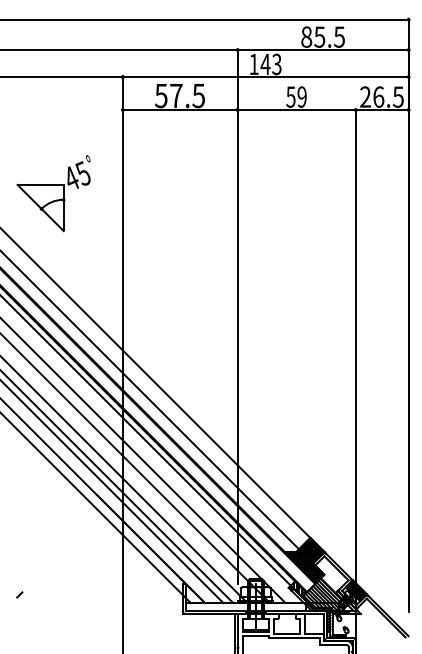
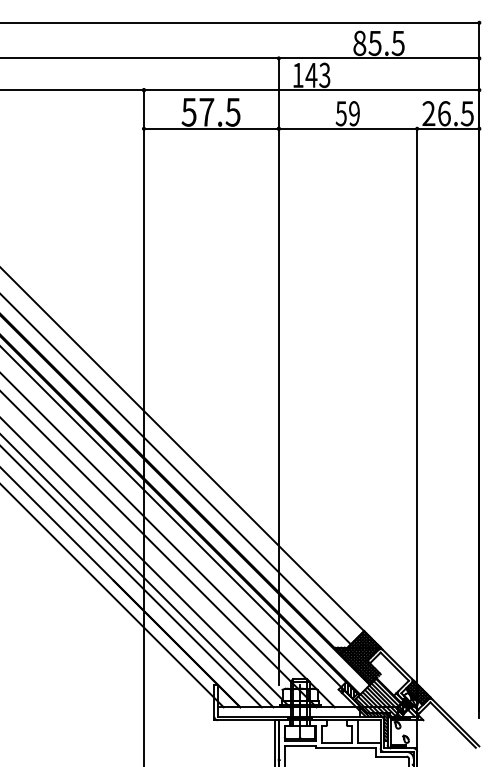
part: (53, 193) -> (62, 226), removed
line: (19, 594) -> (22, 697), removed

